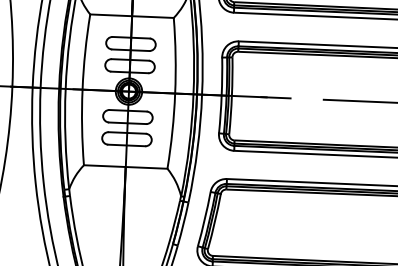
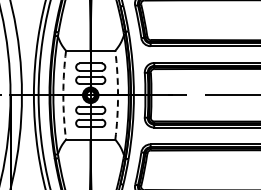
arc: (82, 90) -> (63, 95), solid -> dashed
arc: (175, 93) -> (118, 95), solid -> dashed

